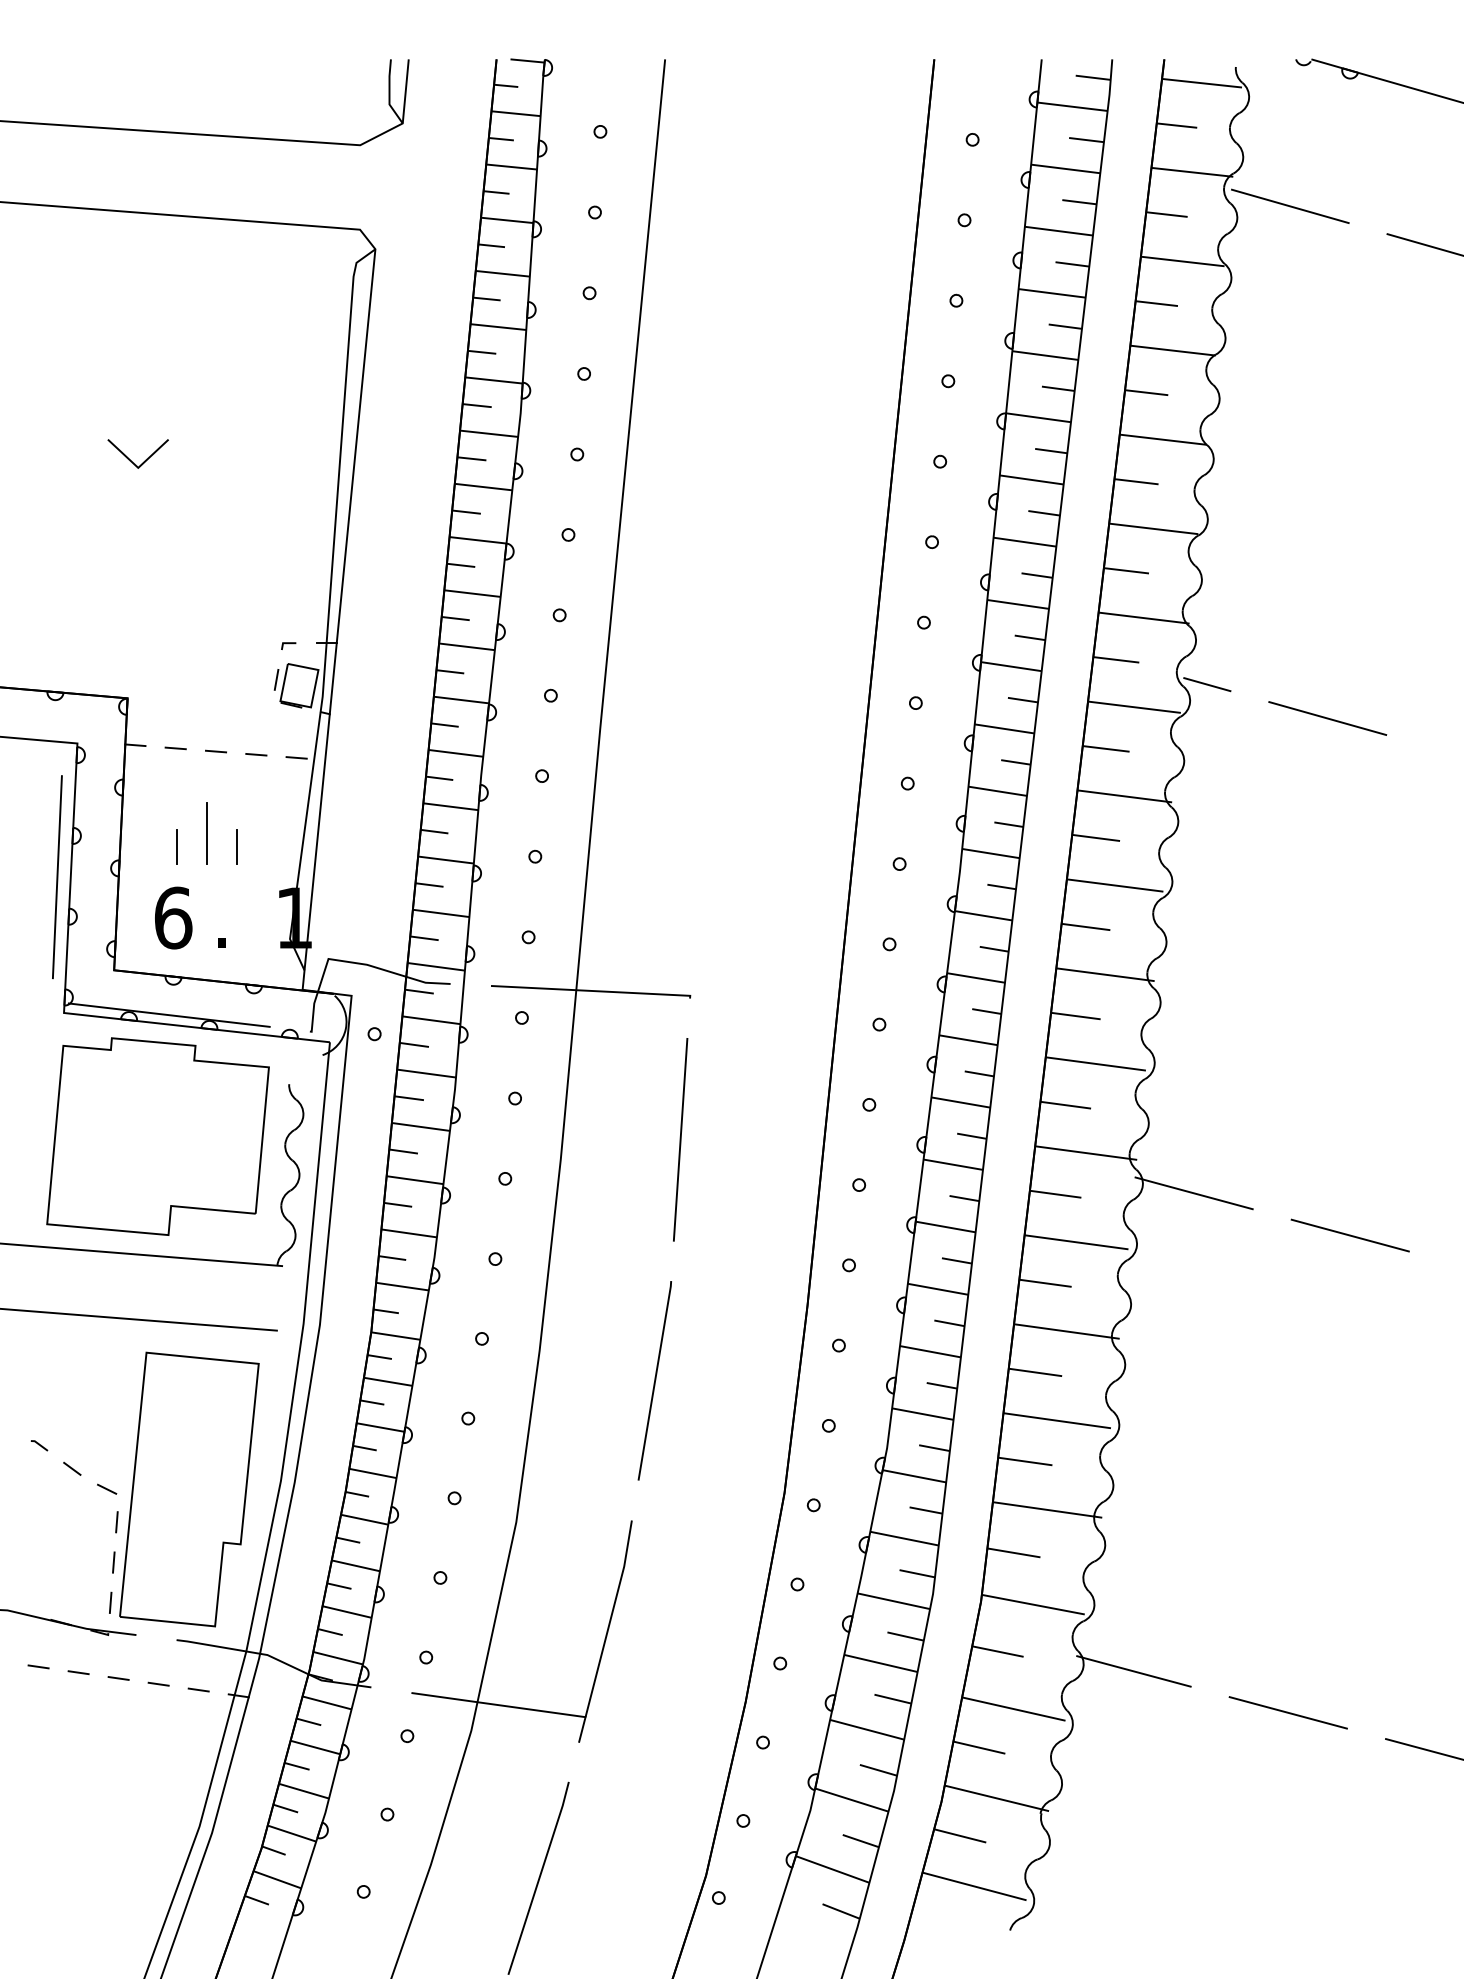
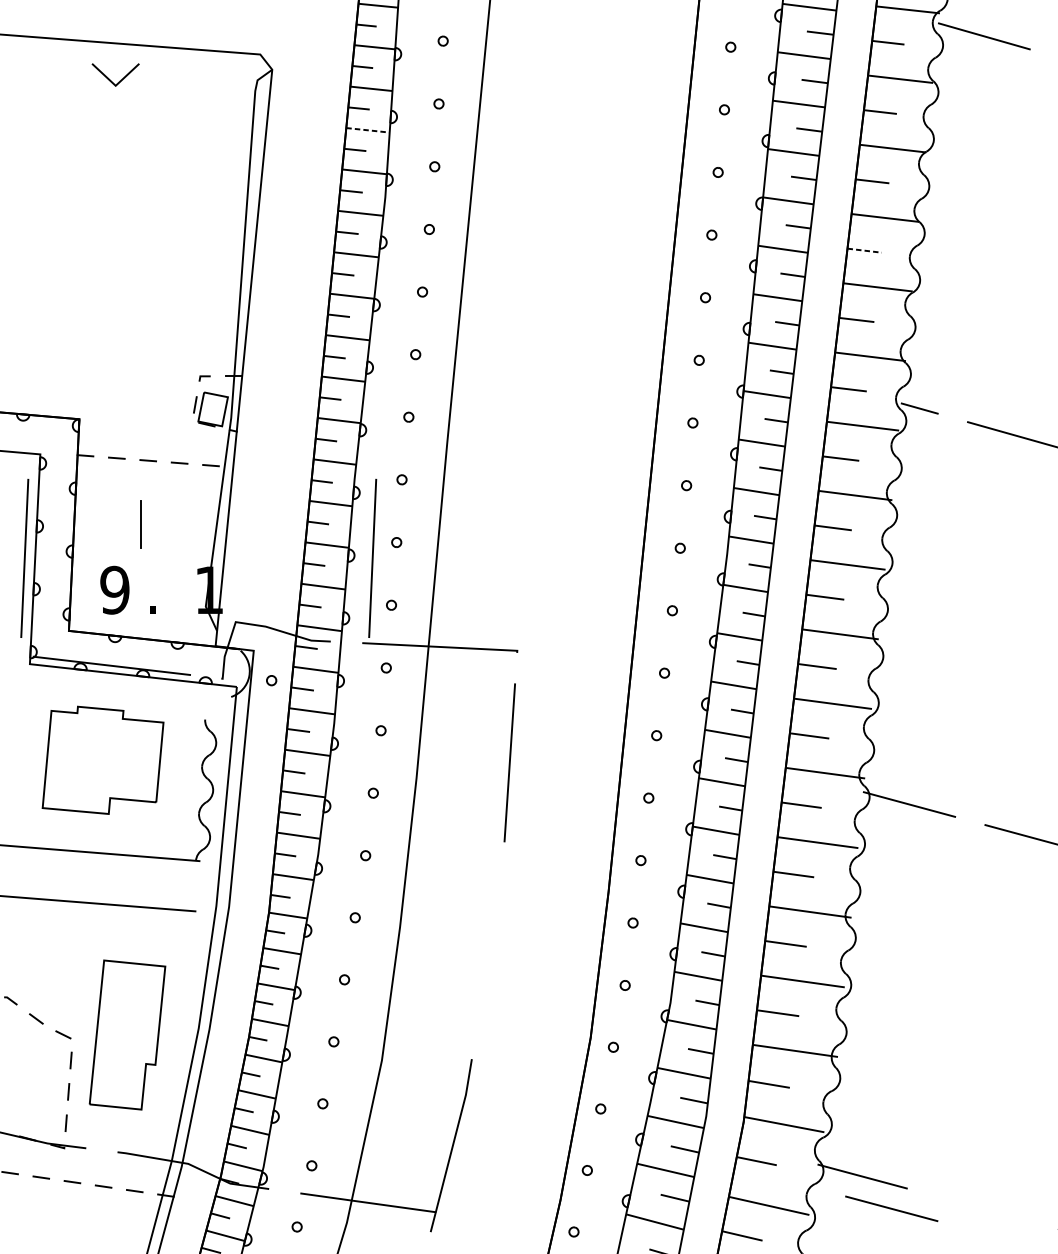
line: (498, 327) -> (368, 130), solid -> dashed
line: (130, 459) -> (109, 79), moved
line: (1137, 481) -> (865, 250), solid -> dashed
line: (176, 846) -> (117, 534), removed
line: (237, 846) -> (164, 534), removed
line: (504, 877) -> (372, 558), added
text: (173, 917) -> (115, 589), 6 -> 9
part: (157, 1136) -> (102, 760), size x0.7
line: (654, 1380) -> (489, 950), removed
part: (189, 1489) -> (127, 1035), size x0.7
line: (1287, 1712) -> (891, 1208), moved

